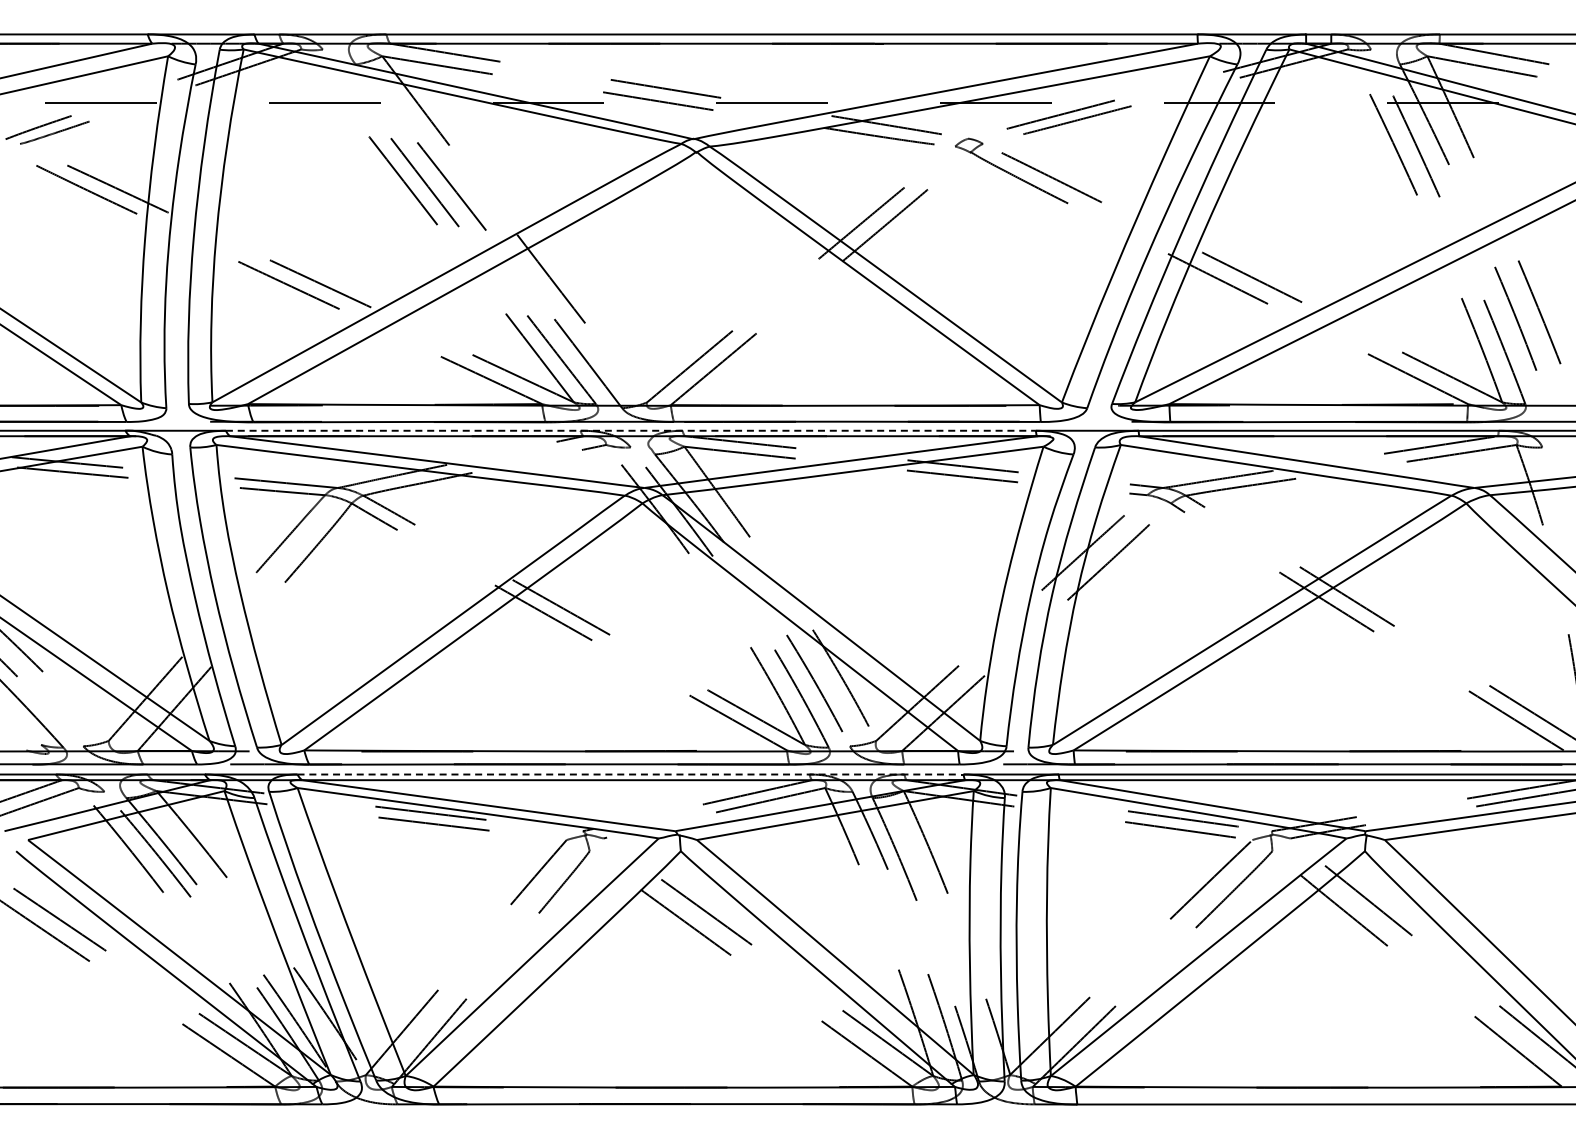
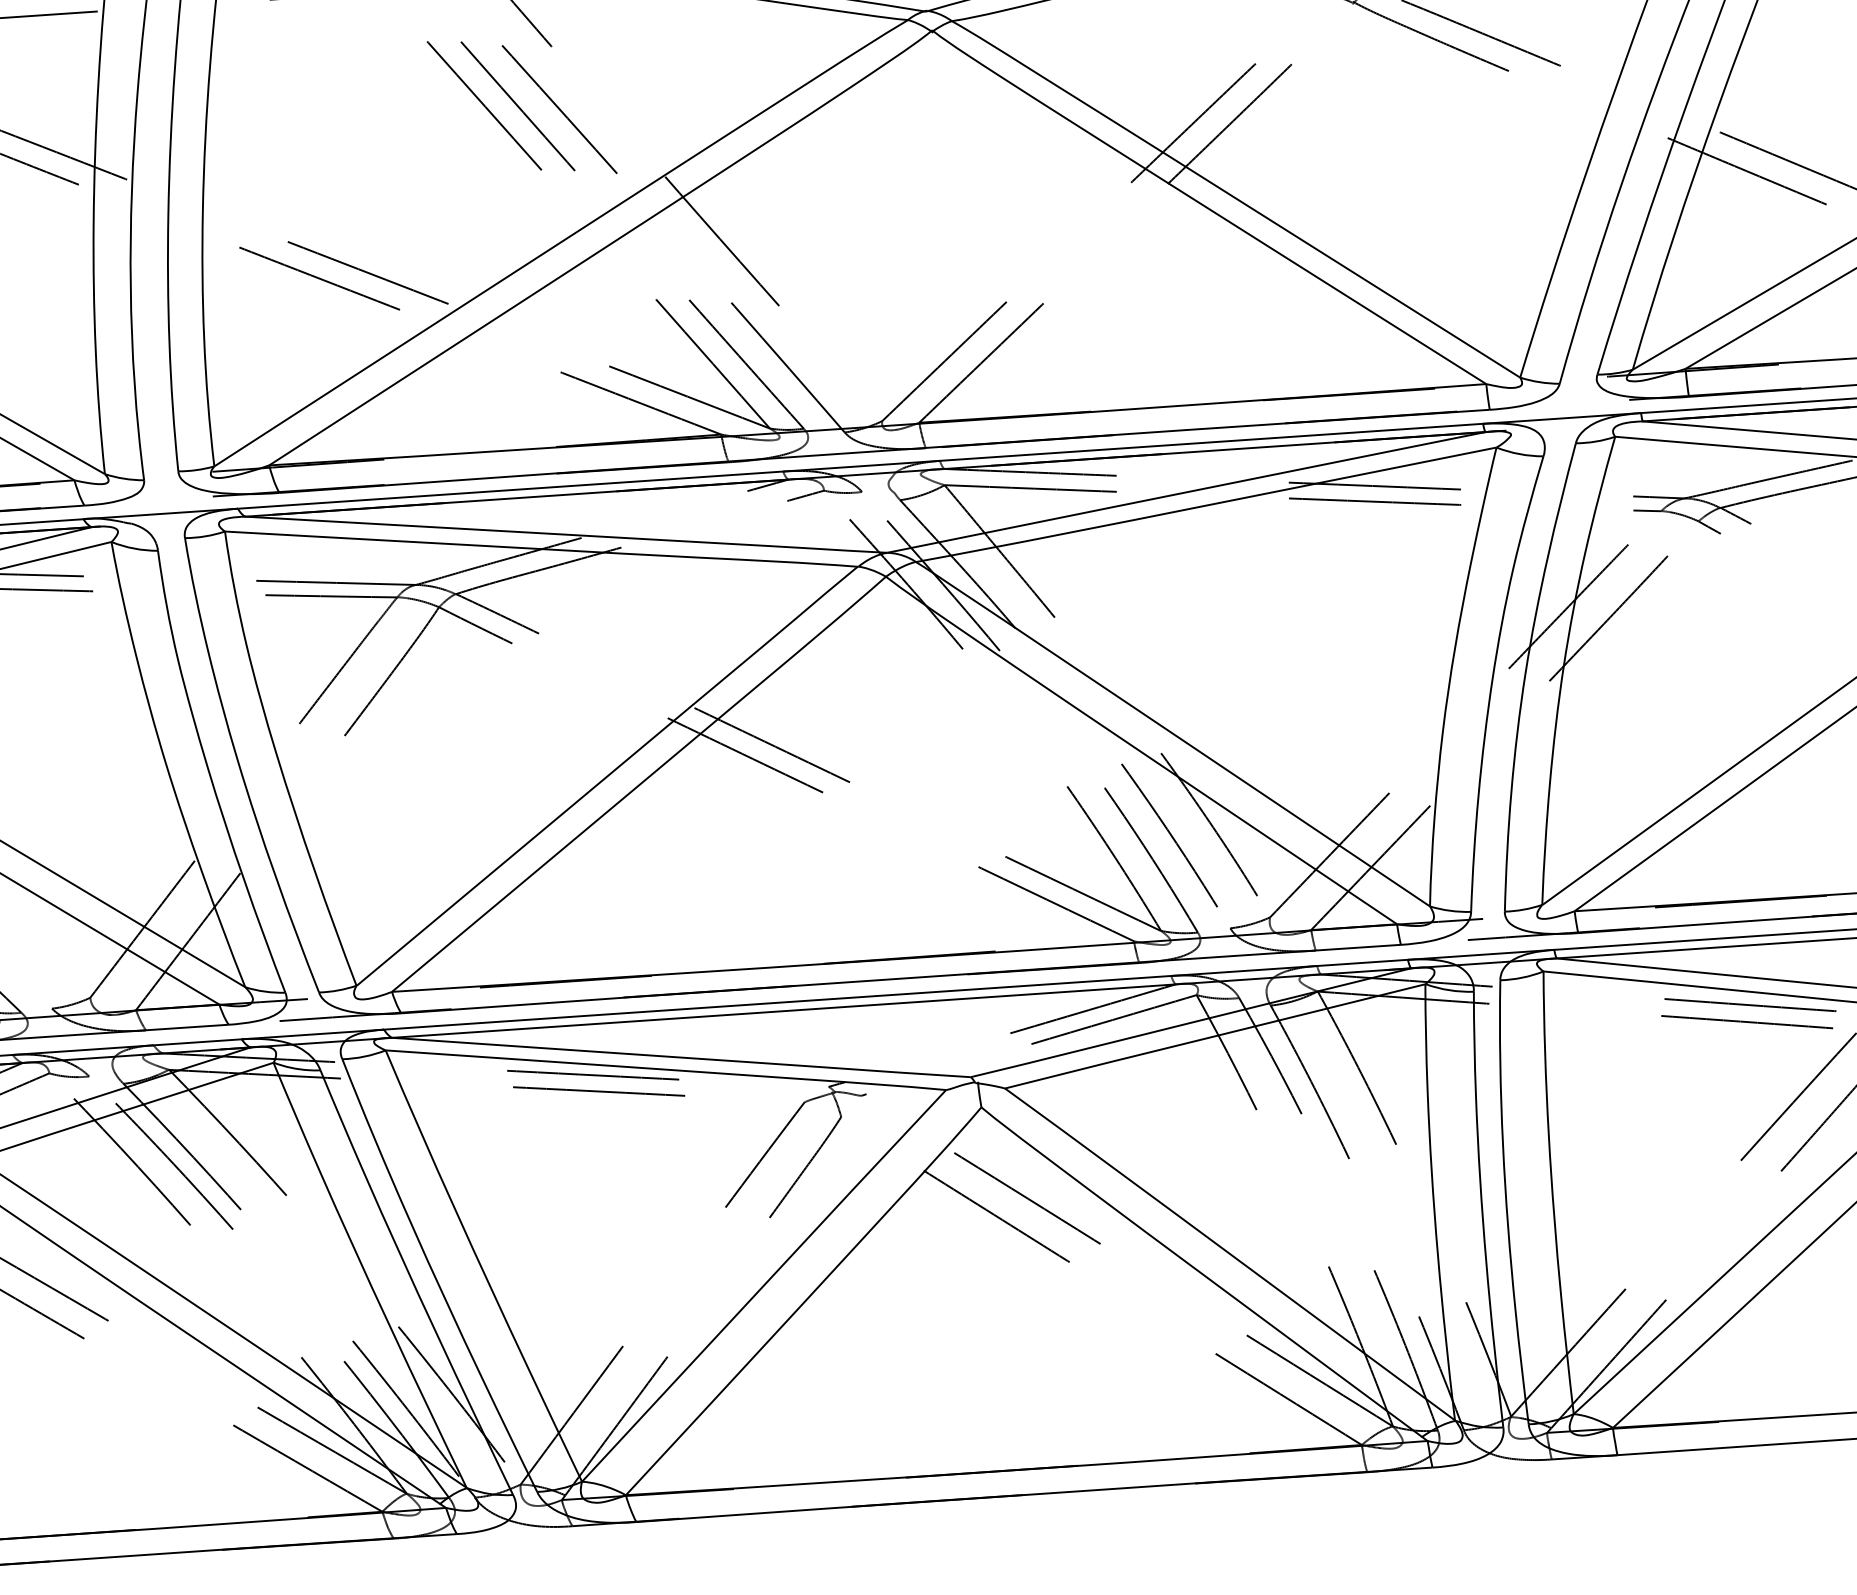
line: (630, 430) -> (859, 465), dashed -> solid
line: (630, 774) -> (895, 994), dashed -> solid

